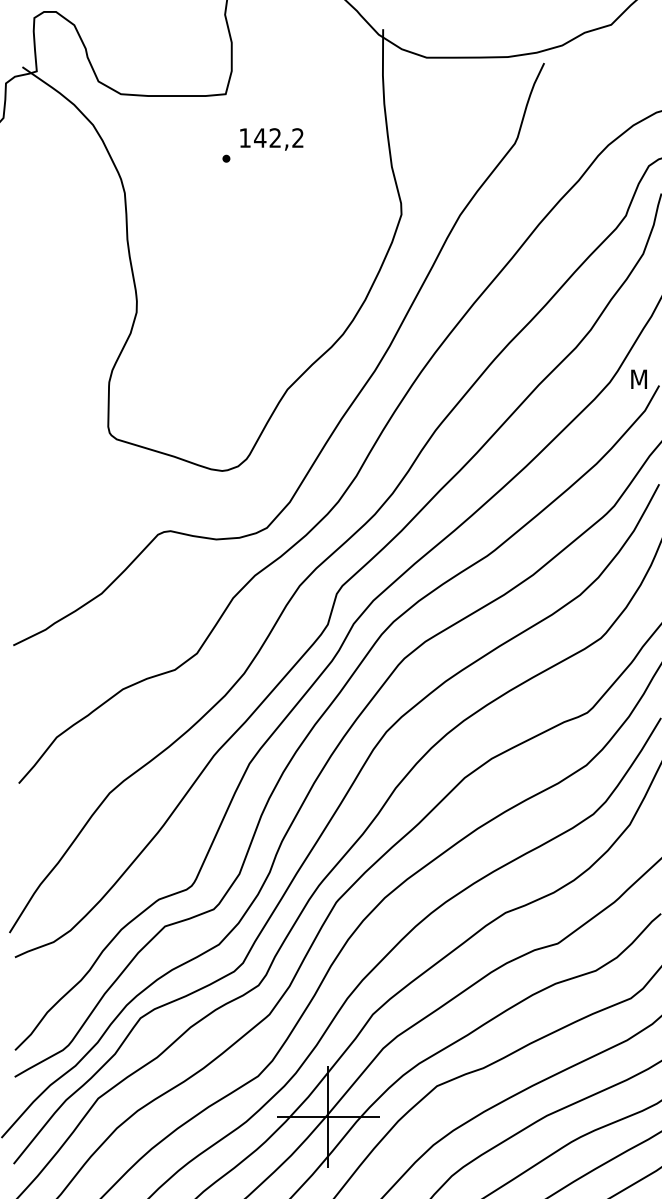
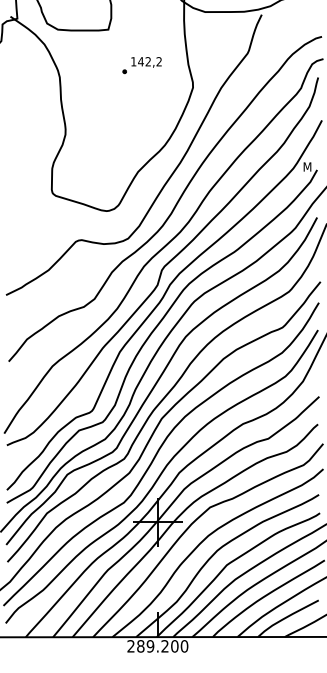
part: (261, 145) -> (141, 65), moved

